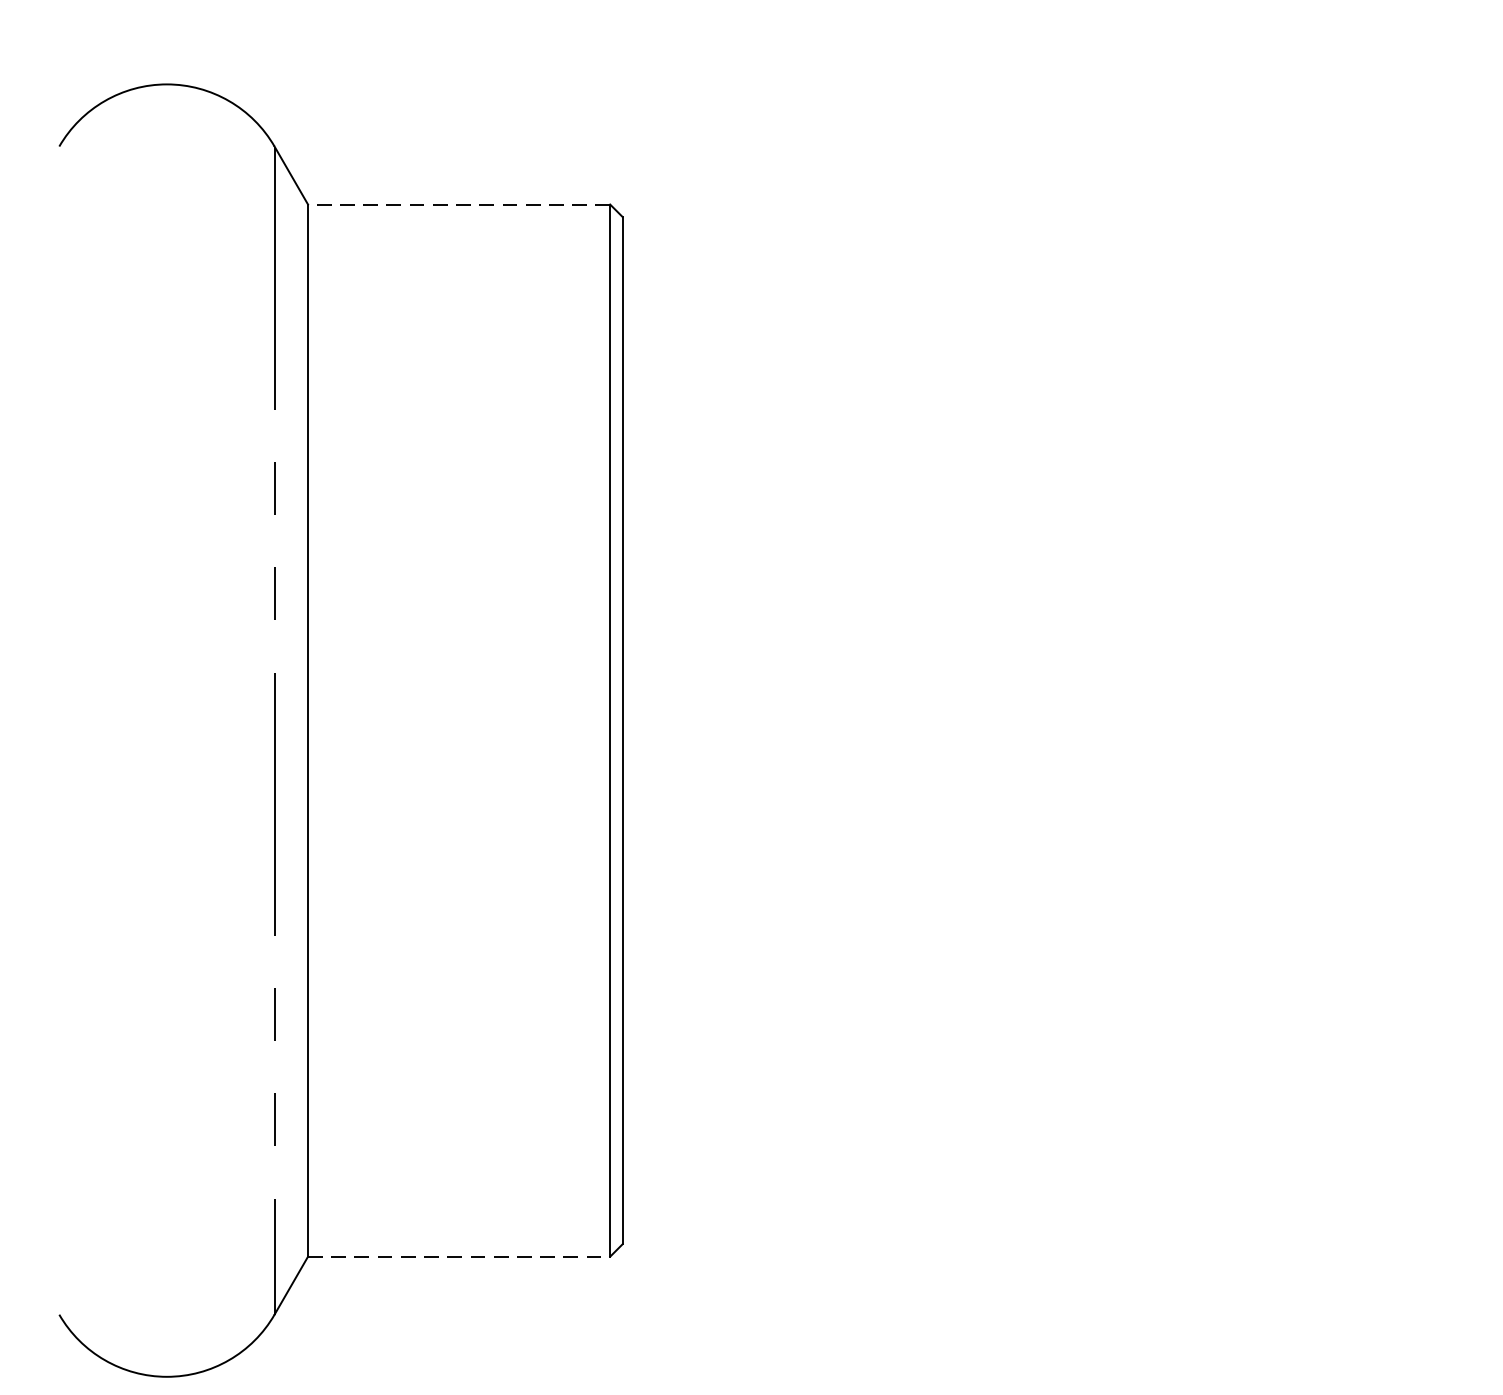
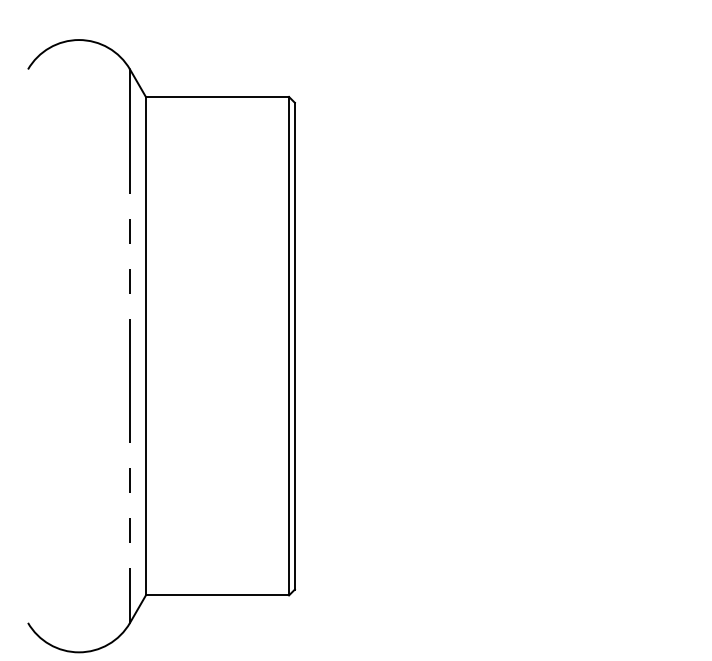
line: (459, 203) -> (217, 96), dashed -> solid
line: (459, 1256) -> (217, 595), dashed -> solid

